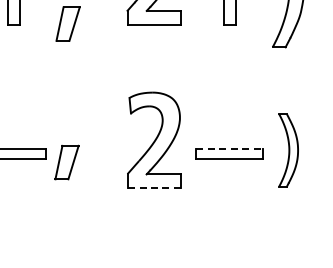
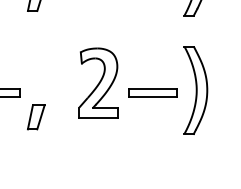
line: (230, 148) -> (153, 88), dashed -> solid
part: (288, 150) -> (195, 90), size x1.67
part: (66, 162) -> (35, 117), moved
line: (154, 188) -> (98, 117), dashed -> solid

